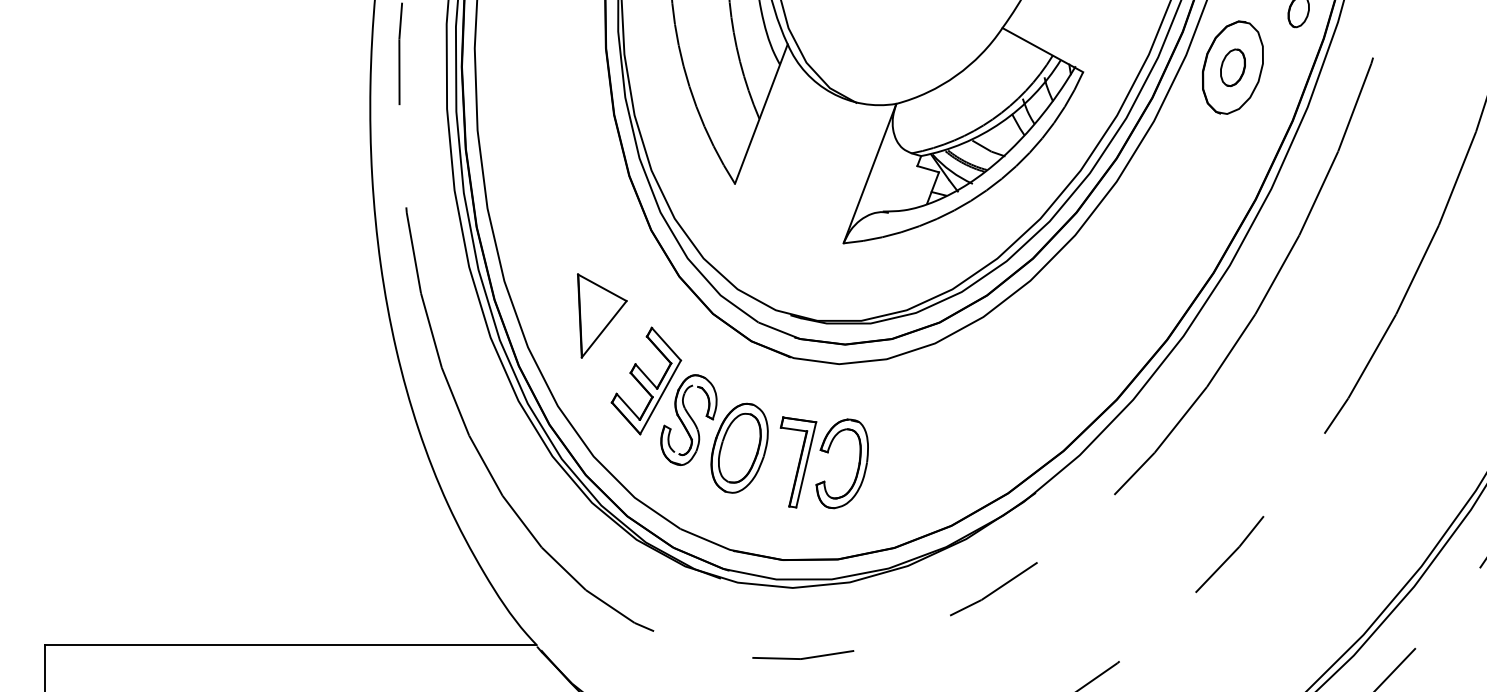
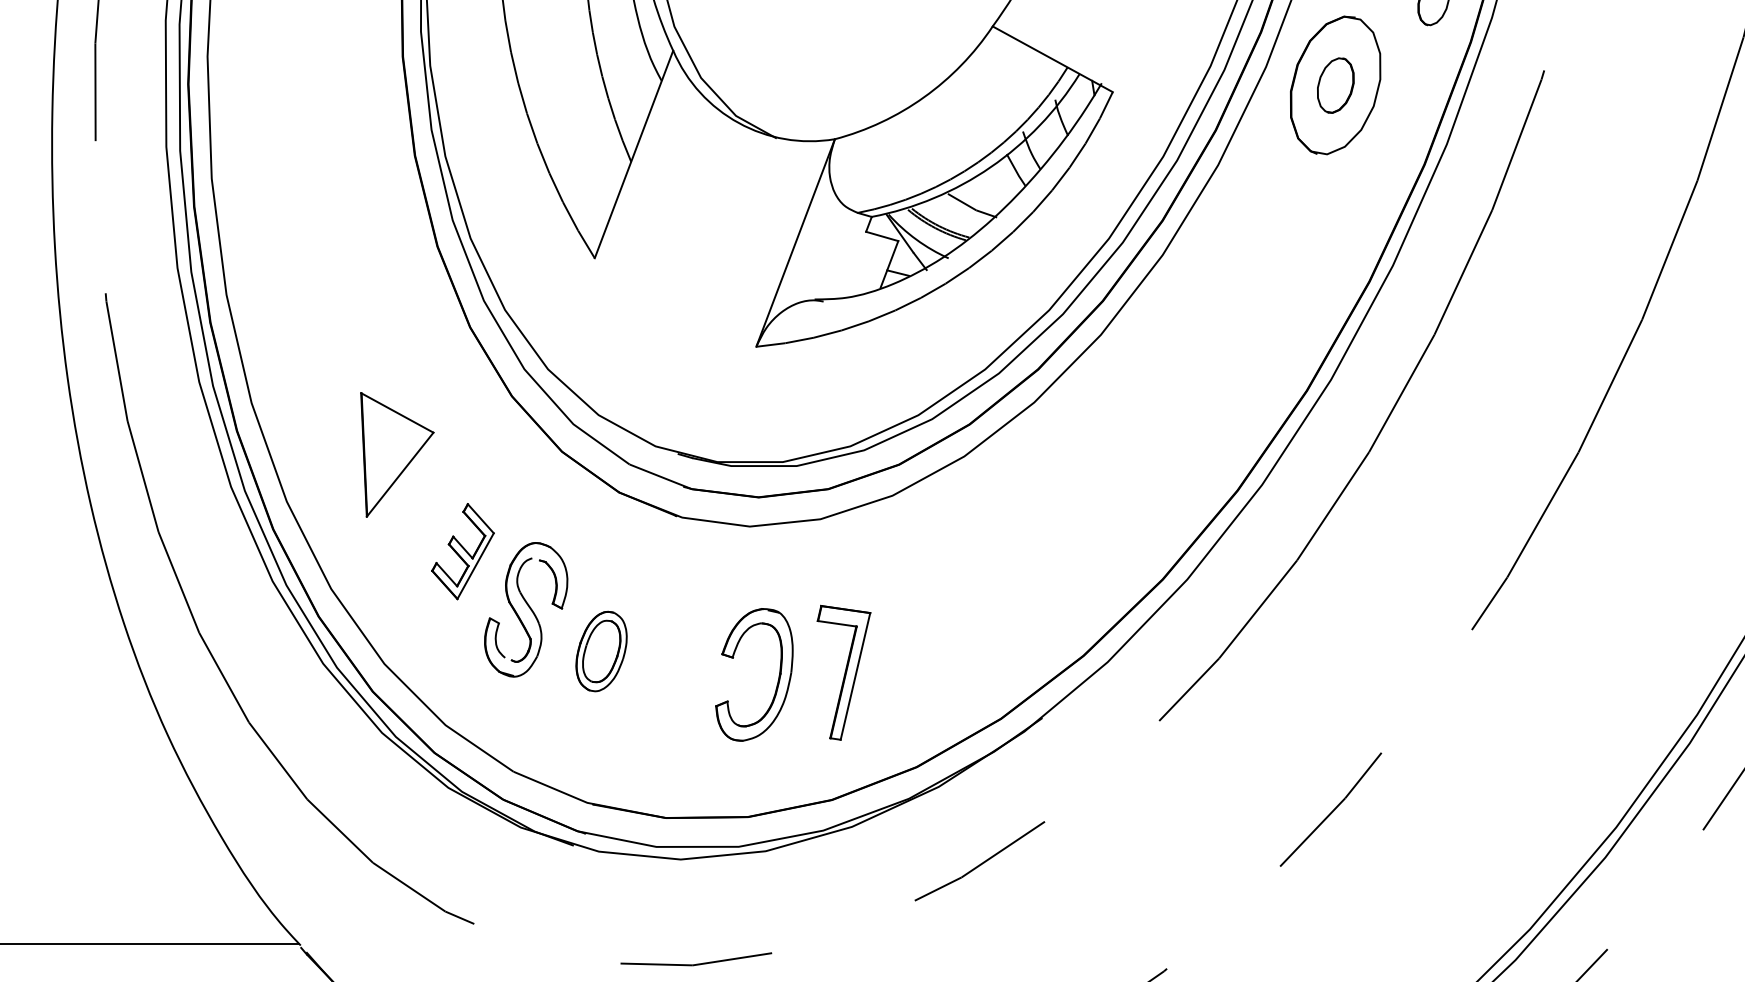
part: (646, 380) -> (463, 550), size x0.6
part: (739, 447) -> (601, 650), size x0.6
part: (798, 462) -> (843, 672), moved

